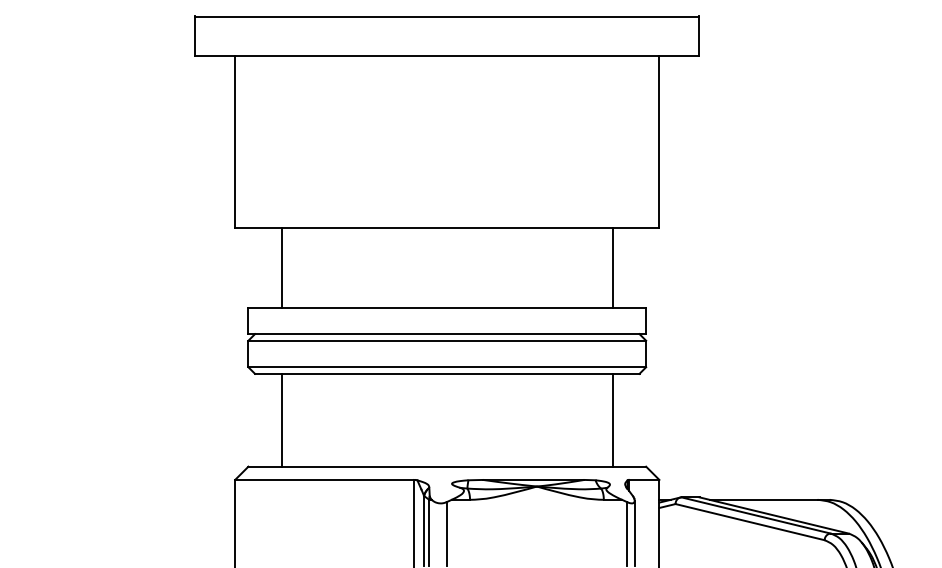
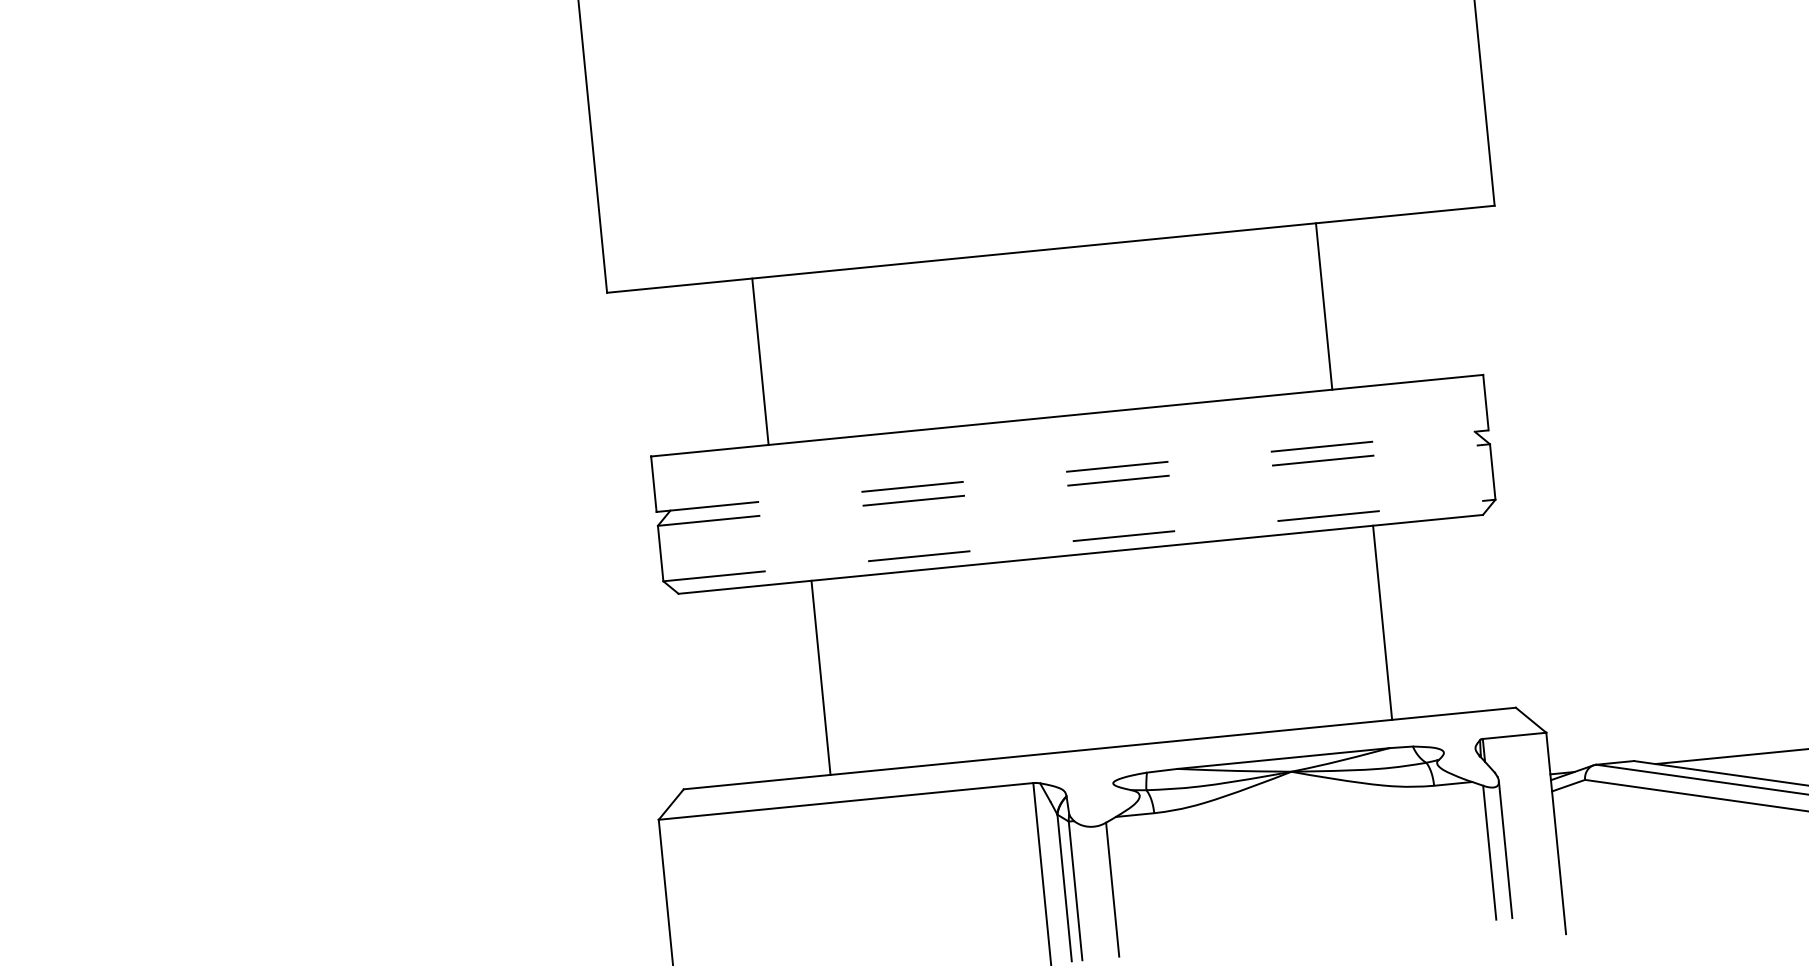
line: (281, 267) -> (760, 361), moved
line: (613, 267) -> (1325, 305), moved
line: (447, 334) -> (1073, 471), solid -> dashed
line: (447, 340) -> (1074, 484), solid -> dashed
line: (447, 367) -> (1079, 540), solid -> dashed
line: (281, 419) -> (820, 676), moved
line: (613, 419) -> (1383, 621), moved

